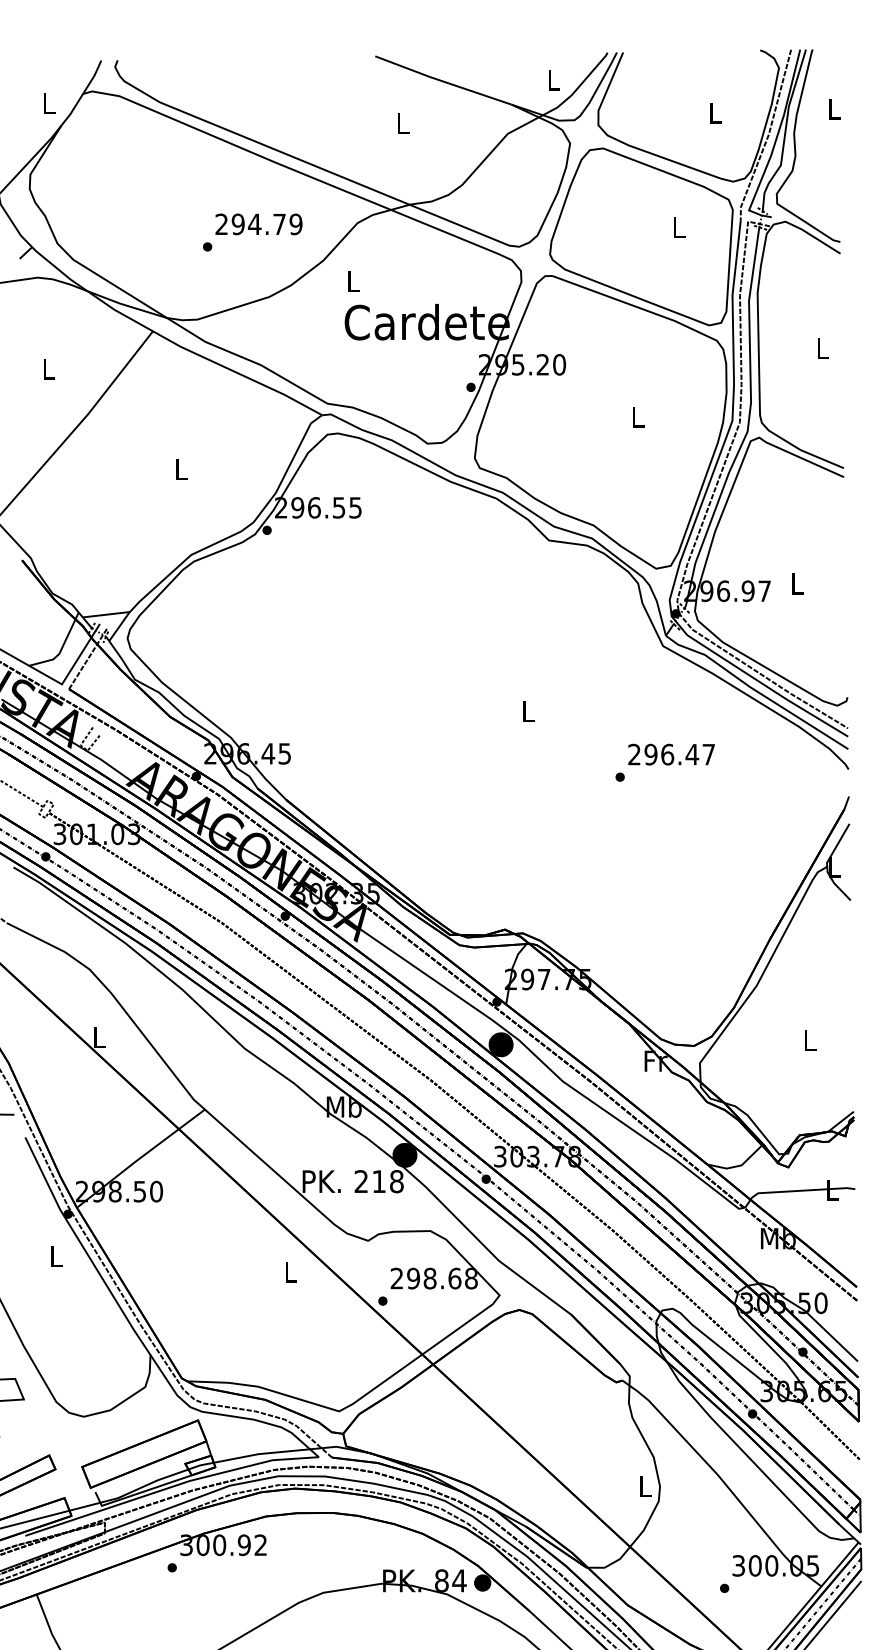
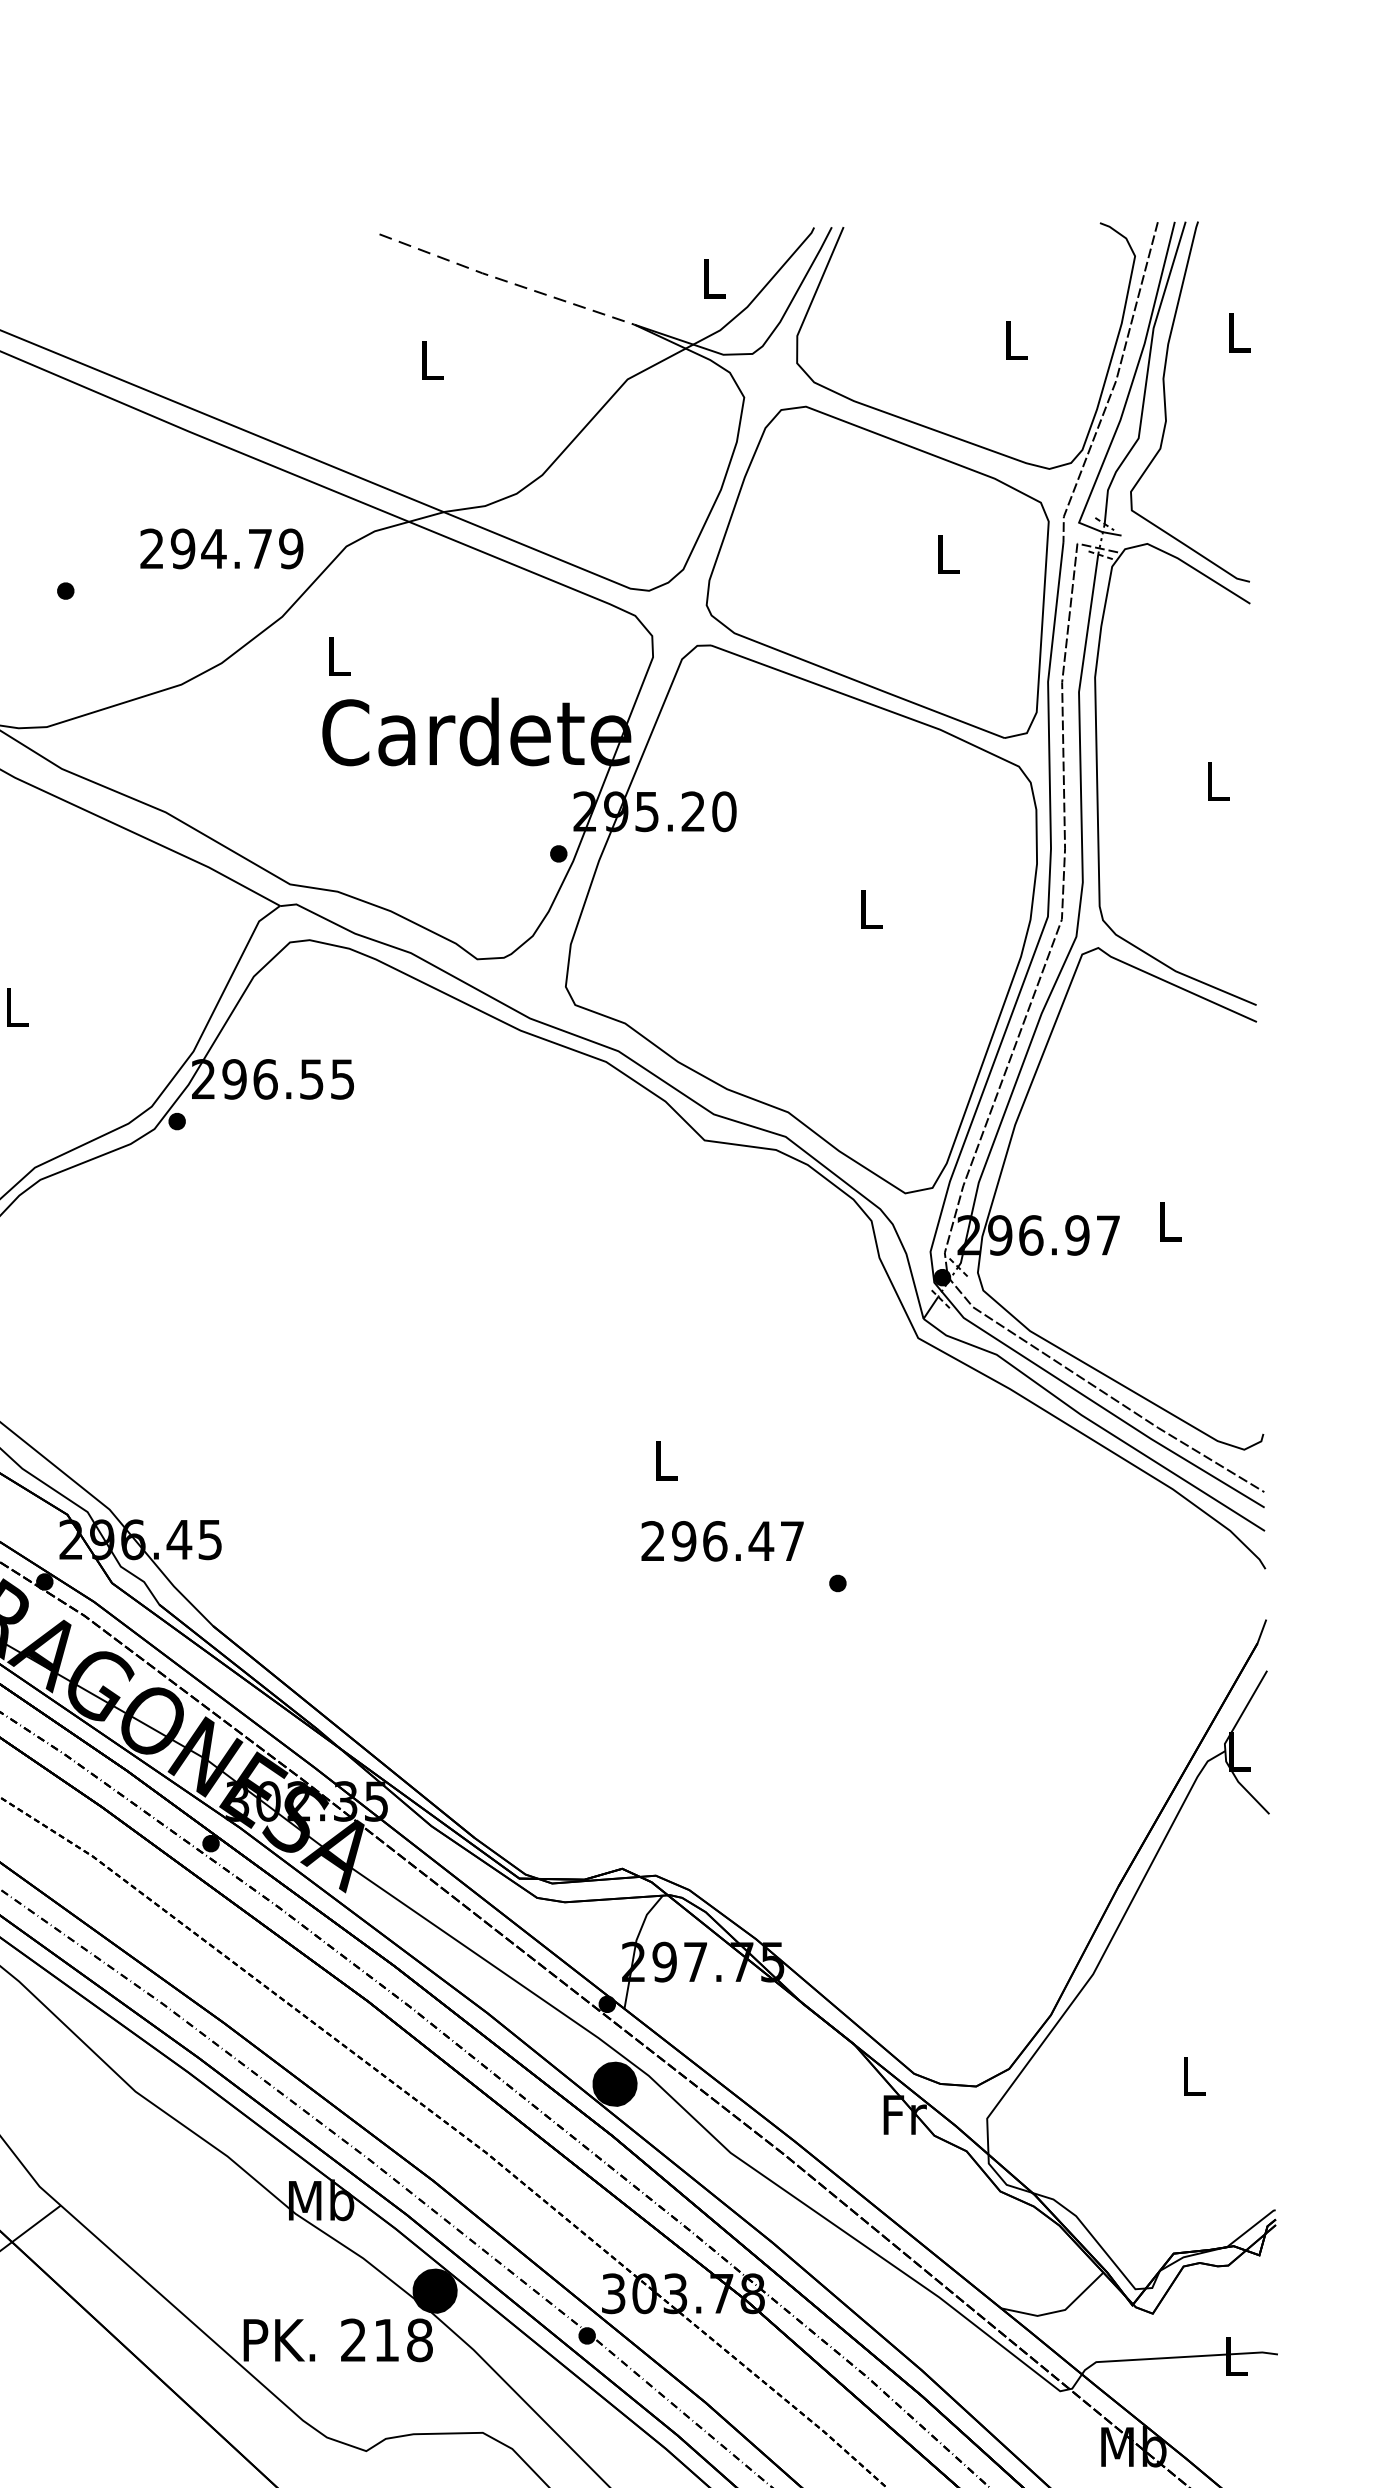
line: (442, 81) -> (505, 281), solid -> dashed
text: (258, 224) -> (220, 549), moved
text: (671, 754) -> (722, 1540), moved

